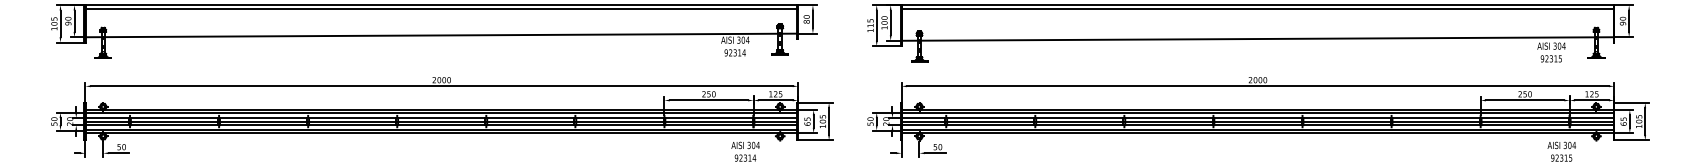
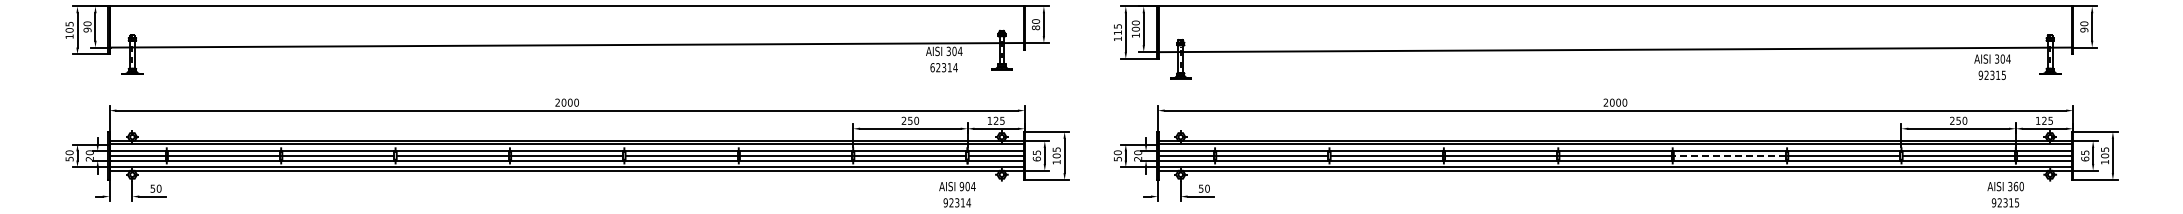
line: (441, 8) -> (566, 10), removed
line: (1257, 8) -> (1615, 10), removed
text: (726, 52) -> (932, 67), 92314 -> 62314
line: (1346, 121) -> (1729, 155), solid -> dashed
text: (748, 145) -> (961, 186), 304 -> 904
text: (1572, 145) -> (2019, 186), 304 -> 360

